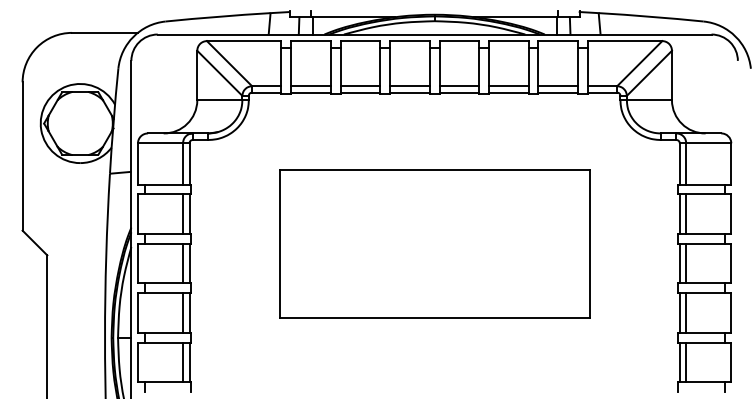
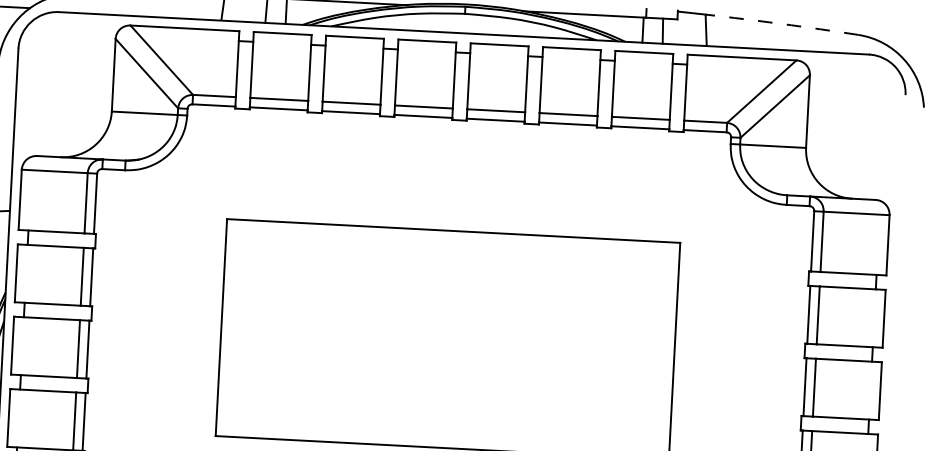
arc: (651, 16) -> (782, 23), solid -> dashed

